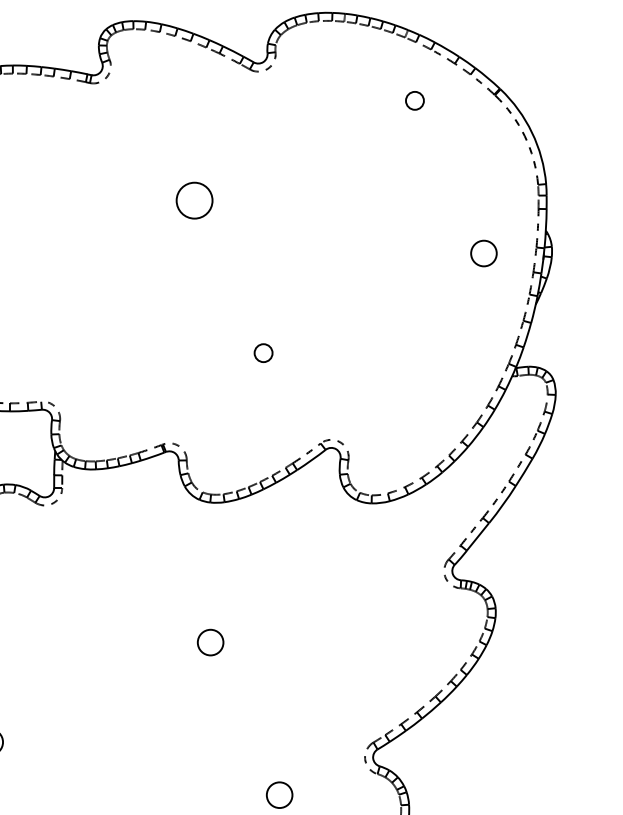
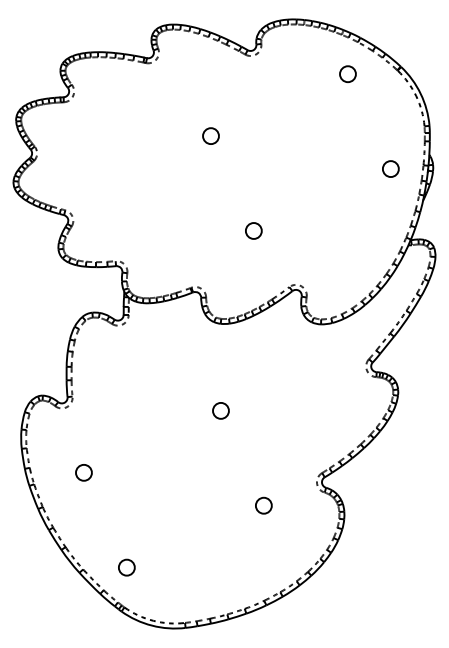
circle: (414, 99) -> (347, 73), size x1.43
circle: (193, 199) -> (210, 135), size x0.71
circle: (262, 352) -> (253, 230), size x1.43

